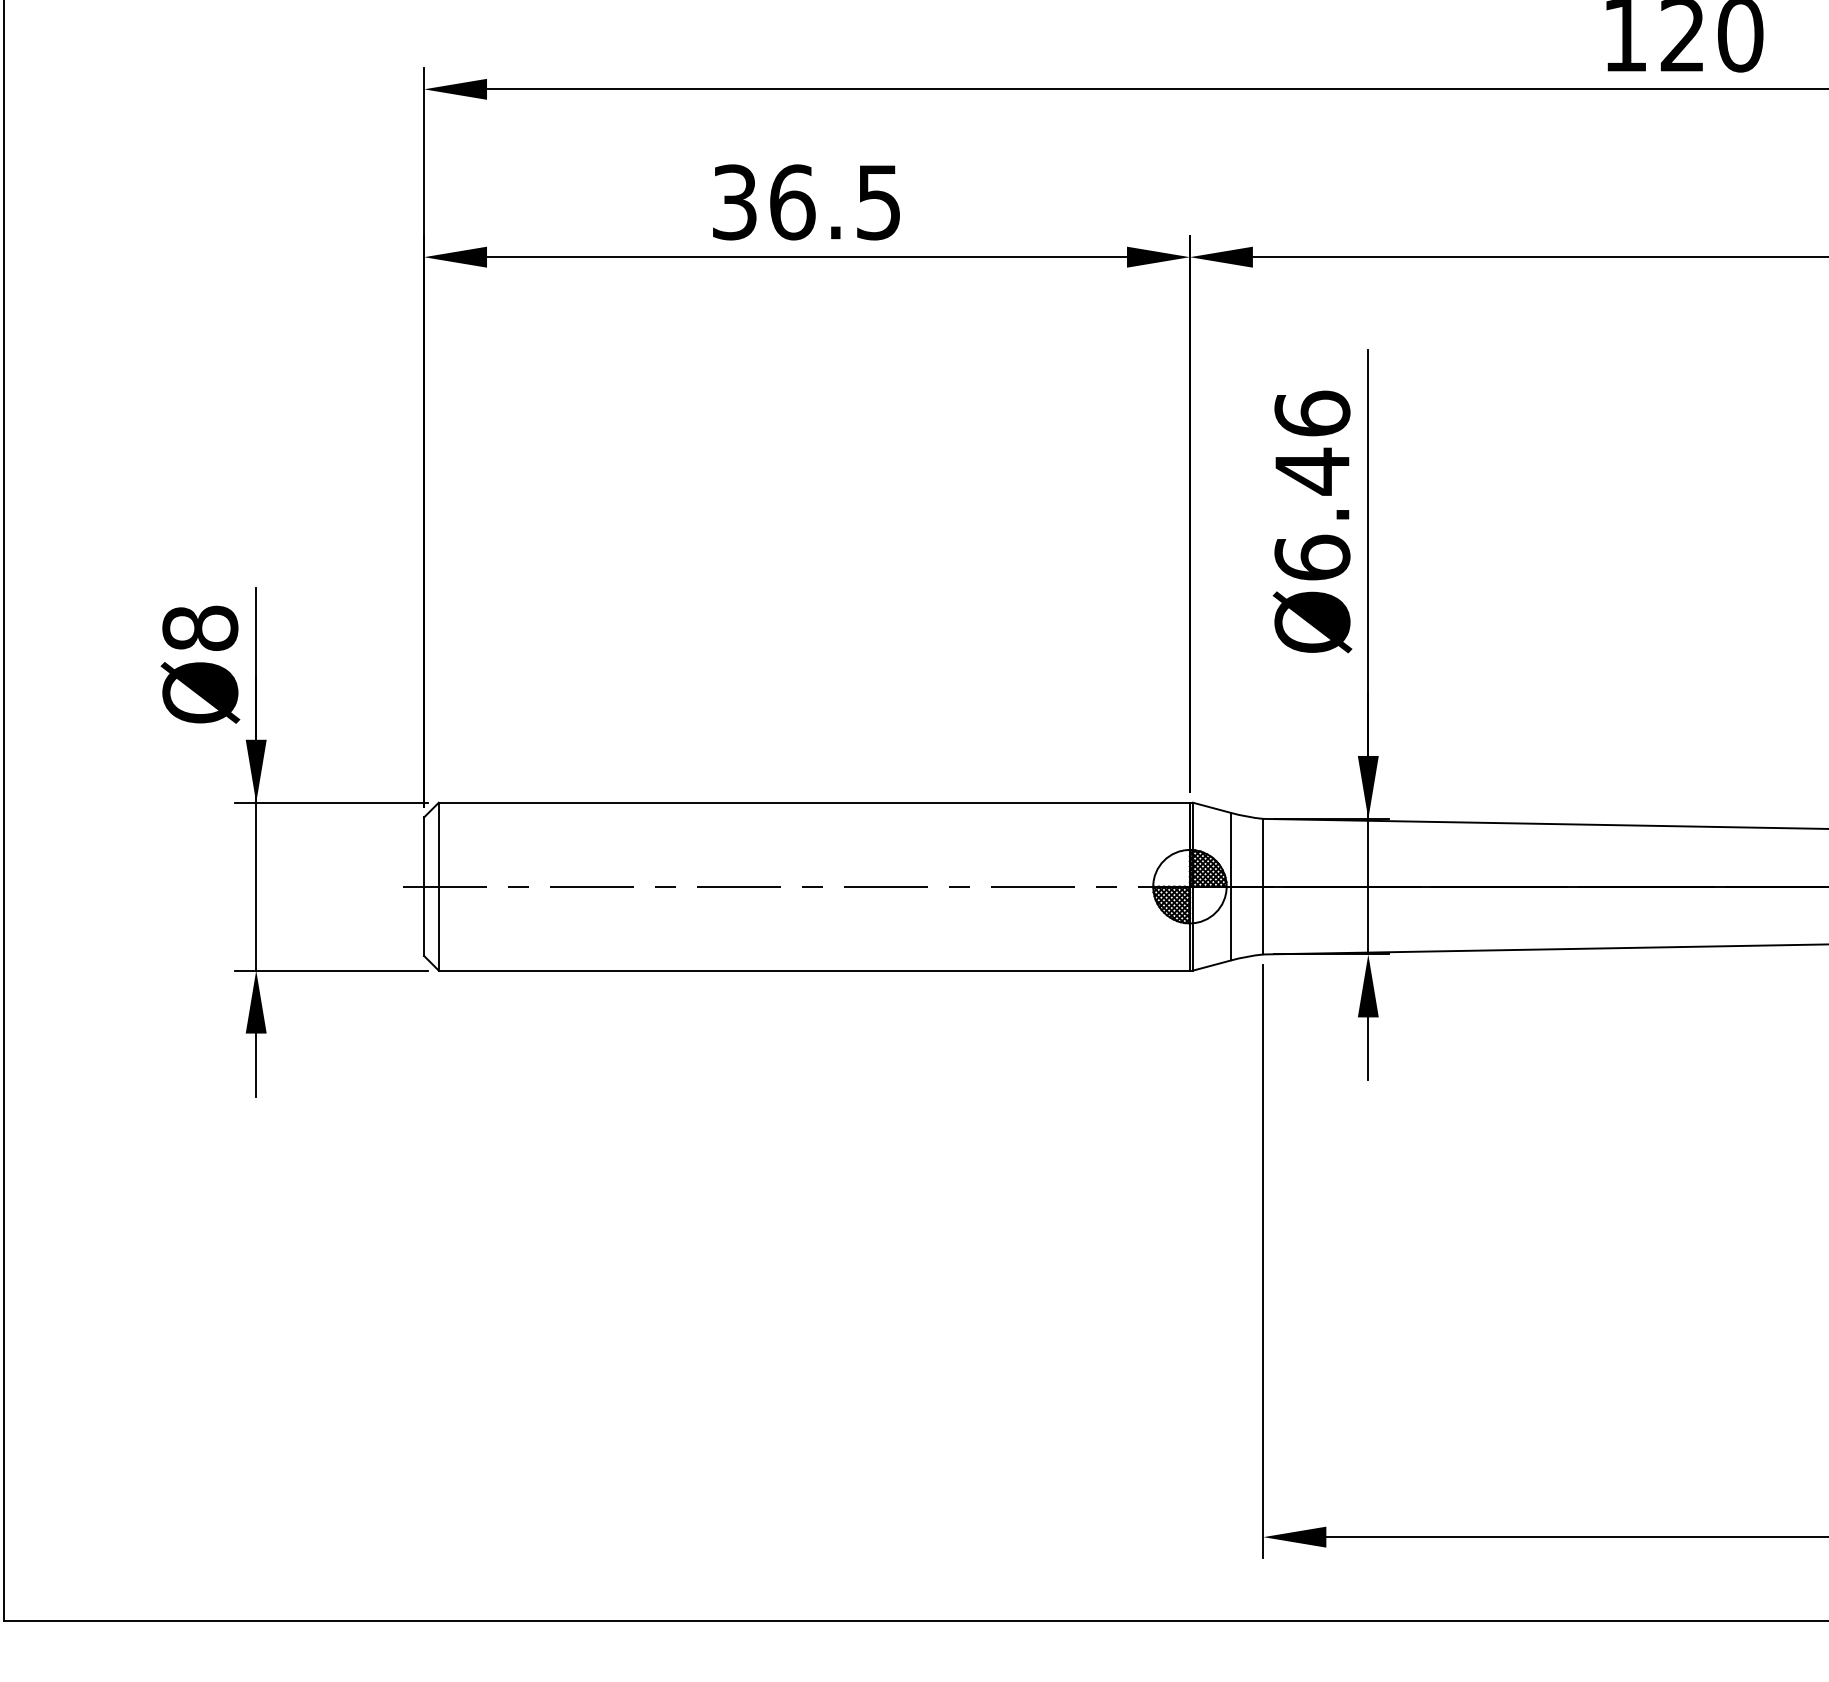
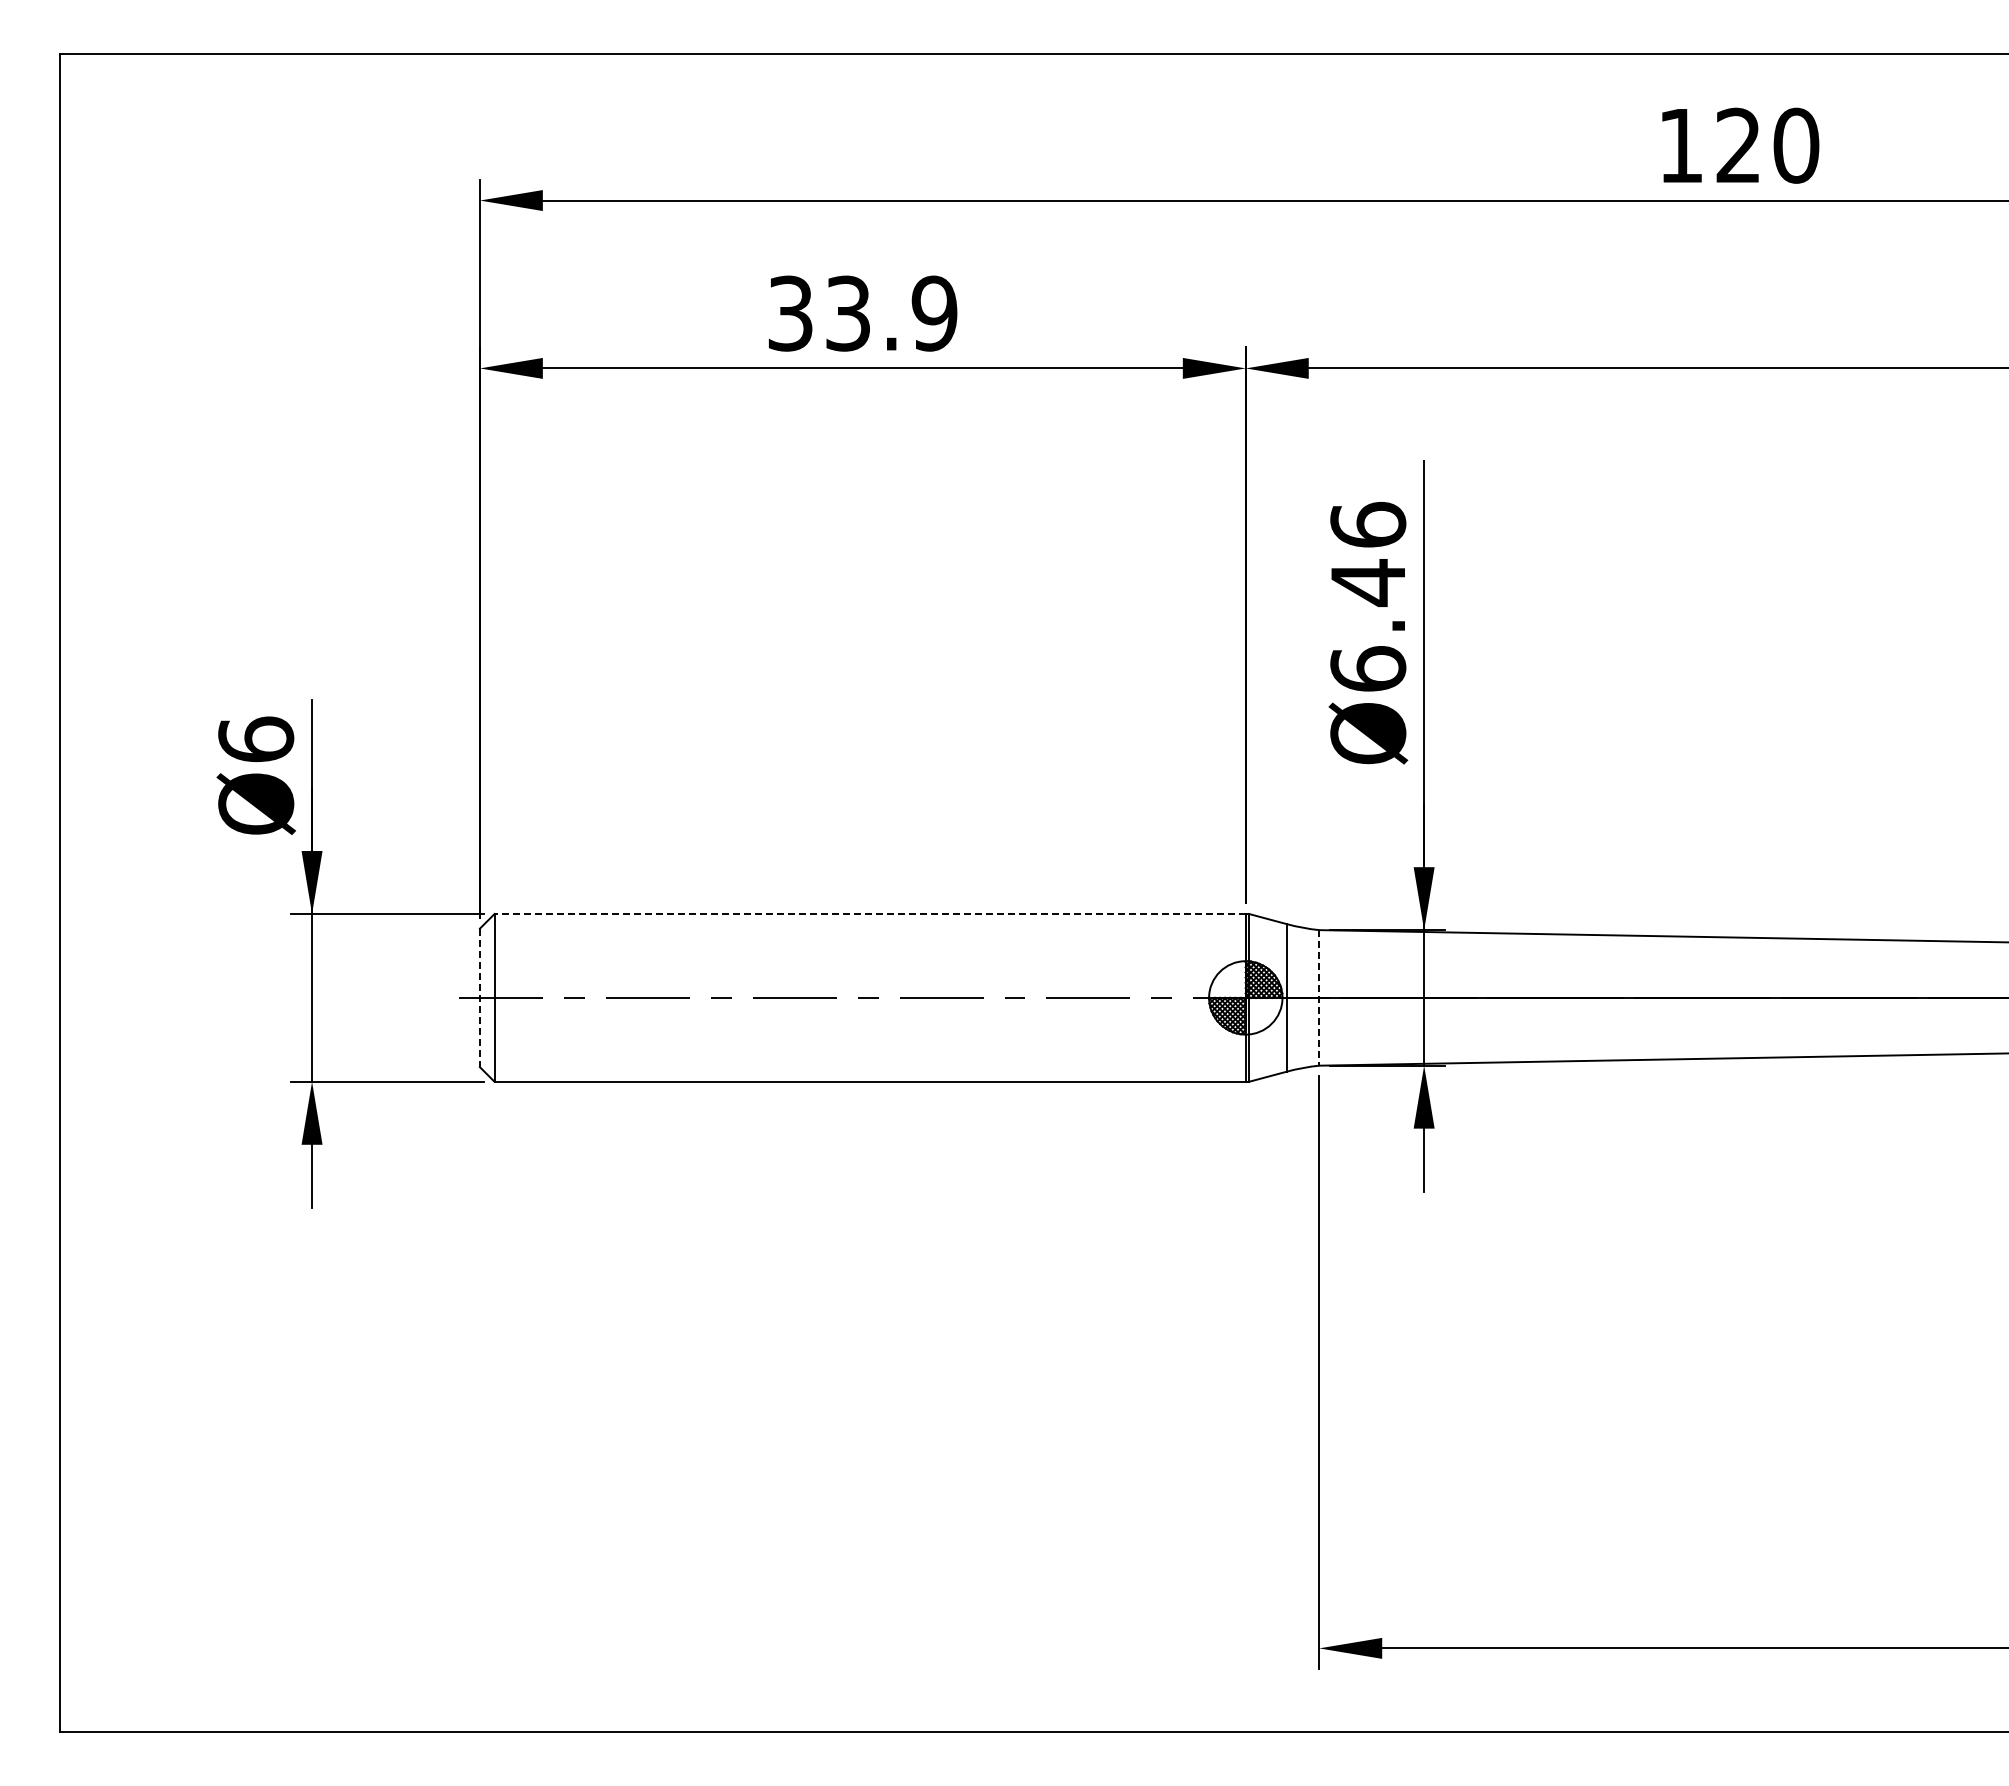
text: (835, 202) -> (891, 313), 36.5 -> 33.9
text: (200, 628) -> (256, 739), Ø8 -> Ø6
line: (814, 802) -> (870, 913), solid -> dashed
line: (1263, 886) -> (1319, 997), solid -> dashed
line: (423, 887) -> (479, 998), solid -> dashed

